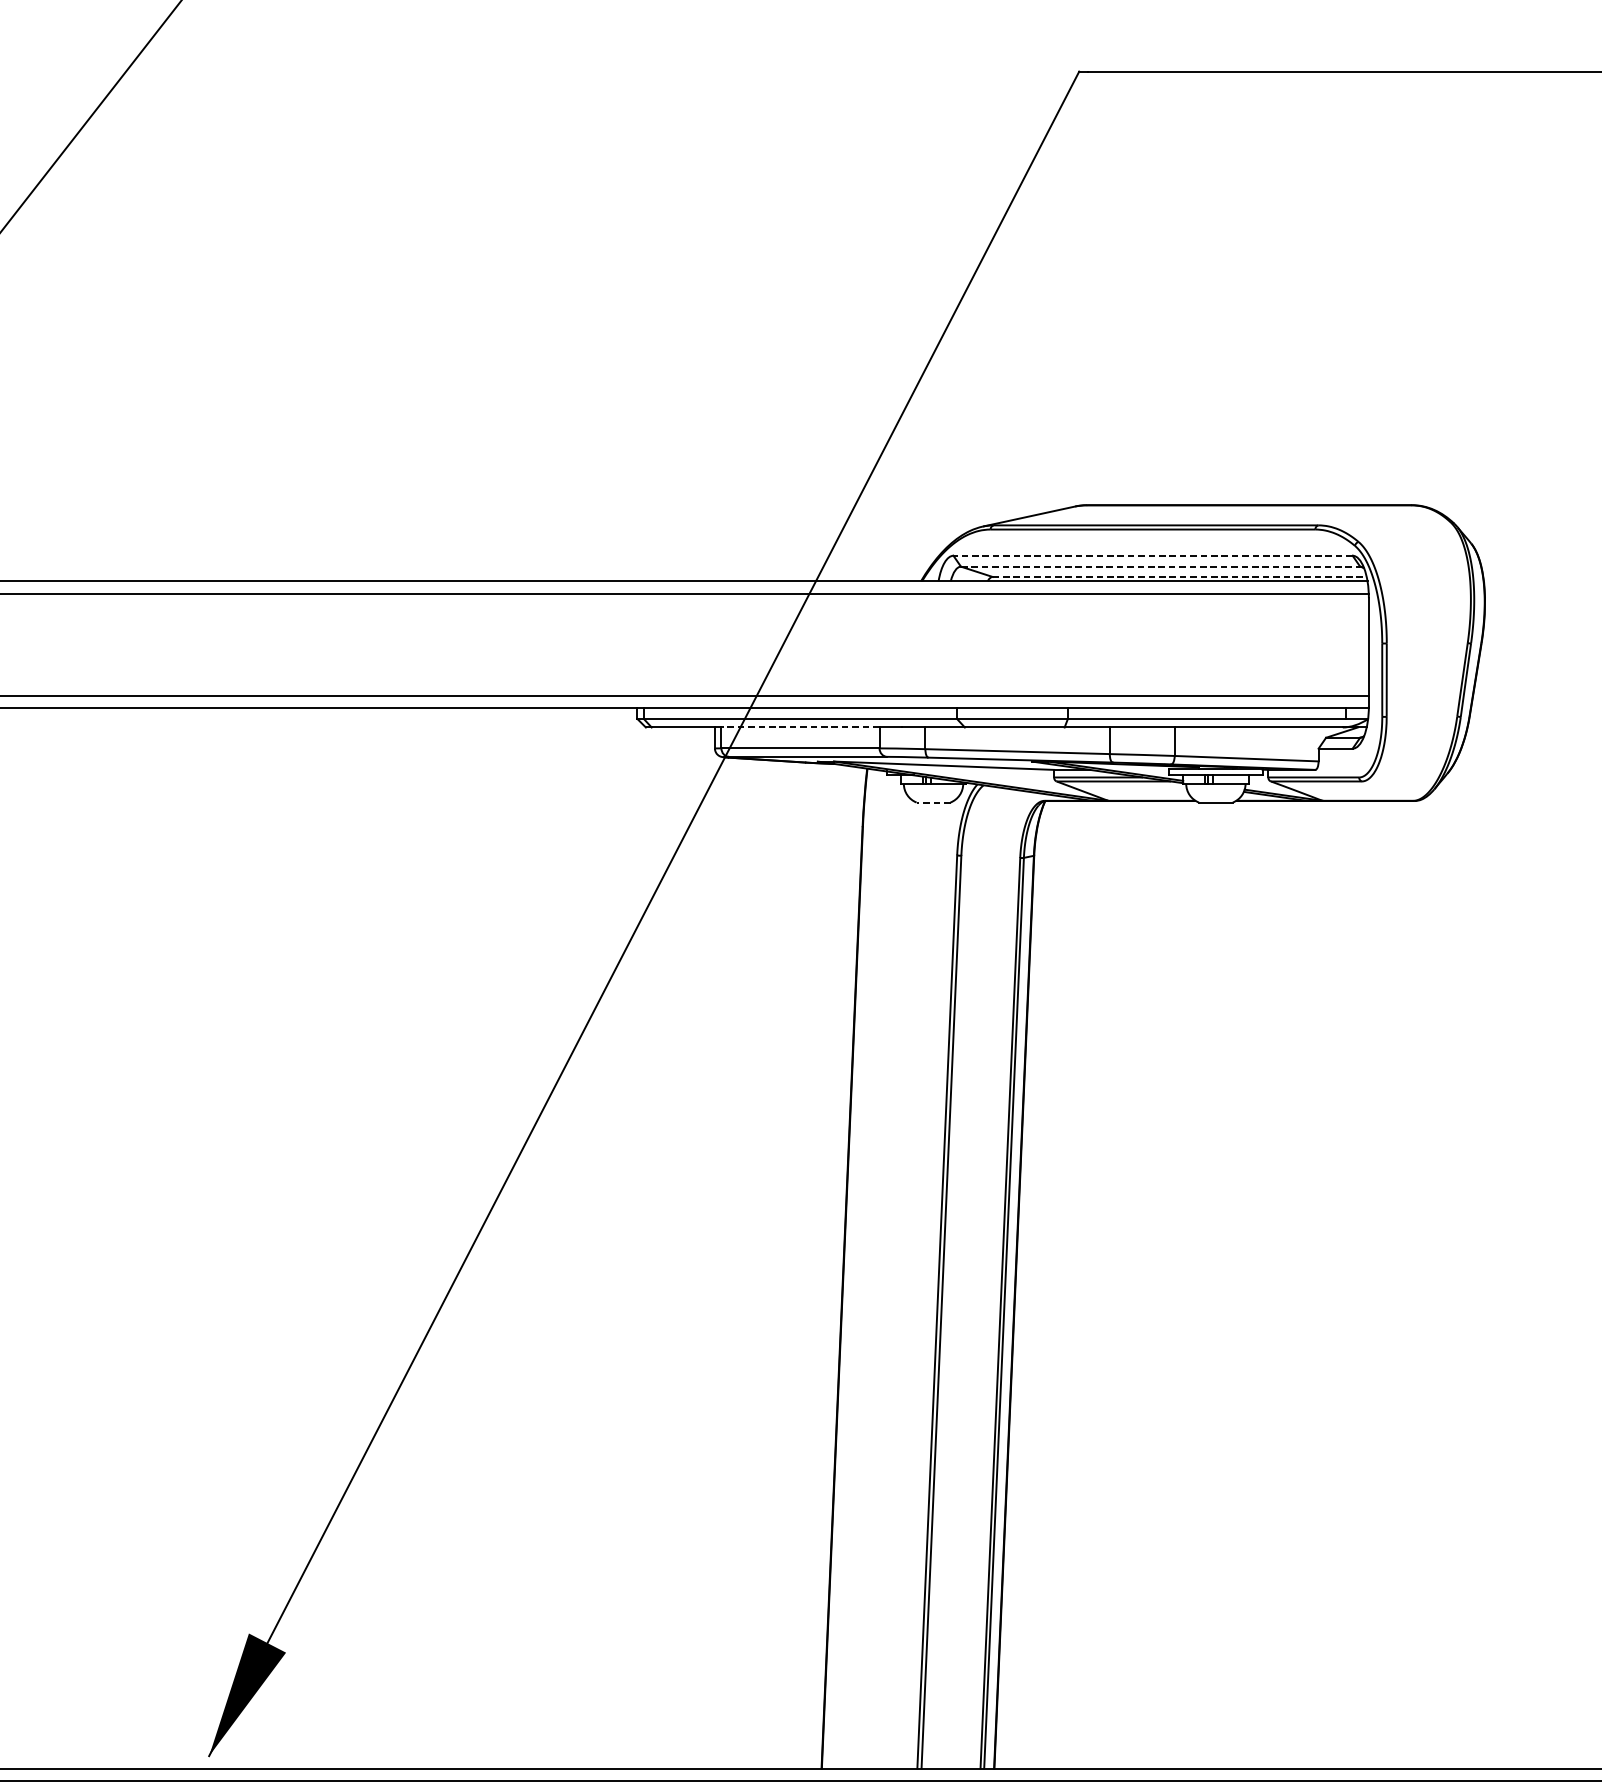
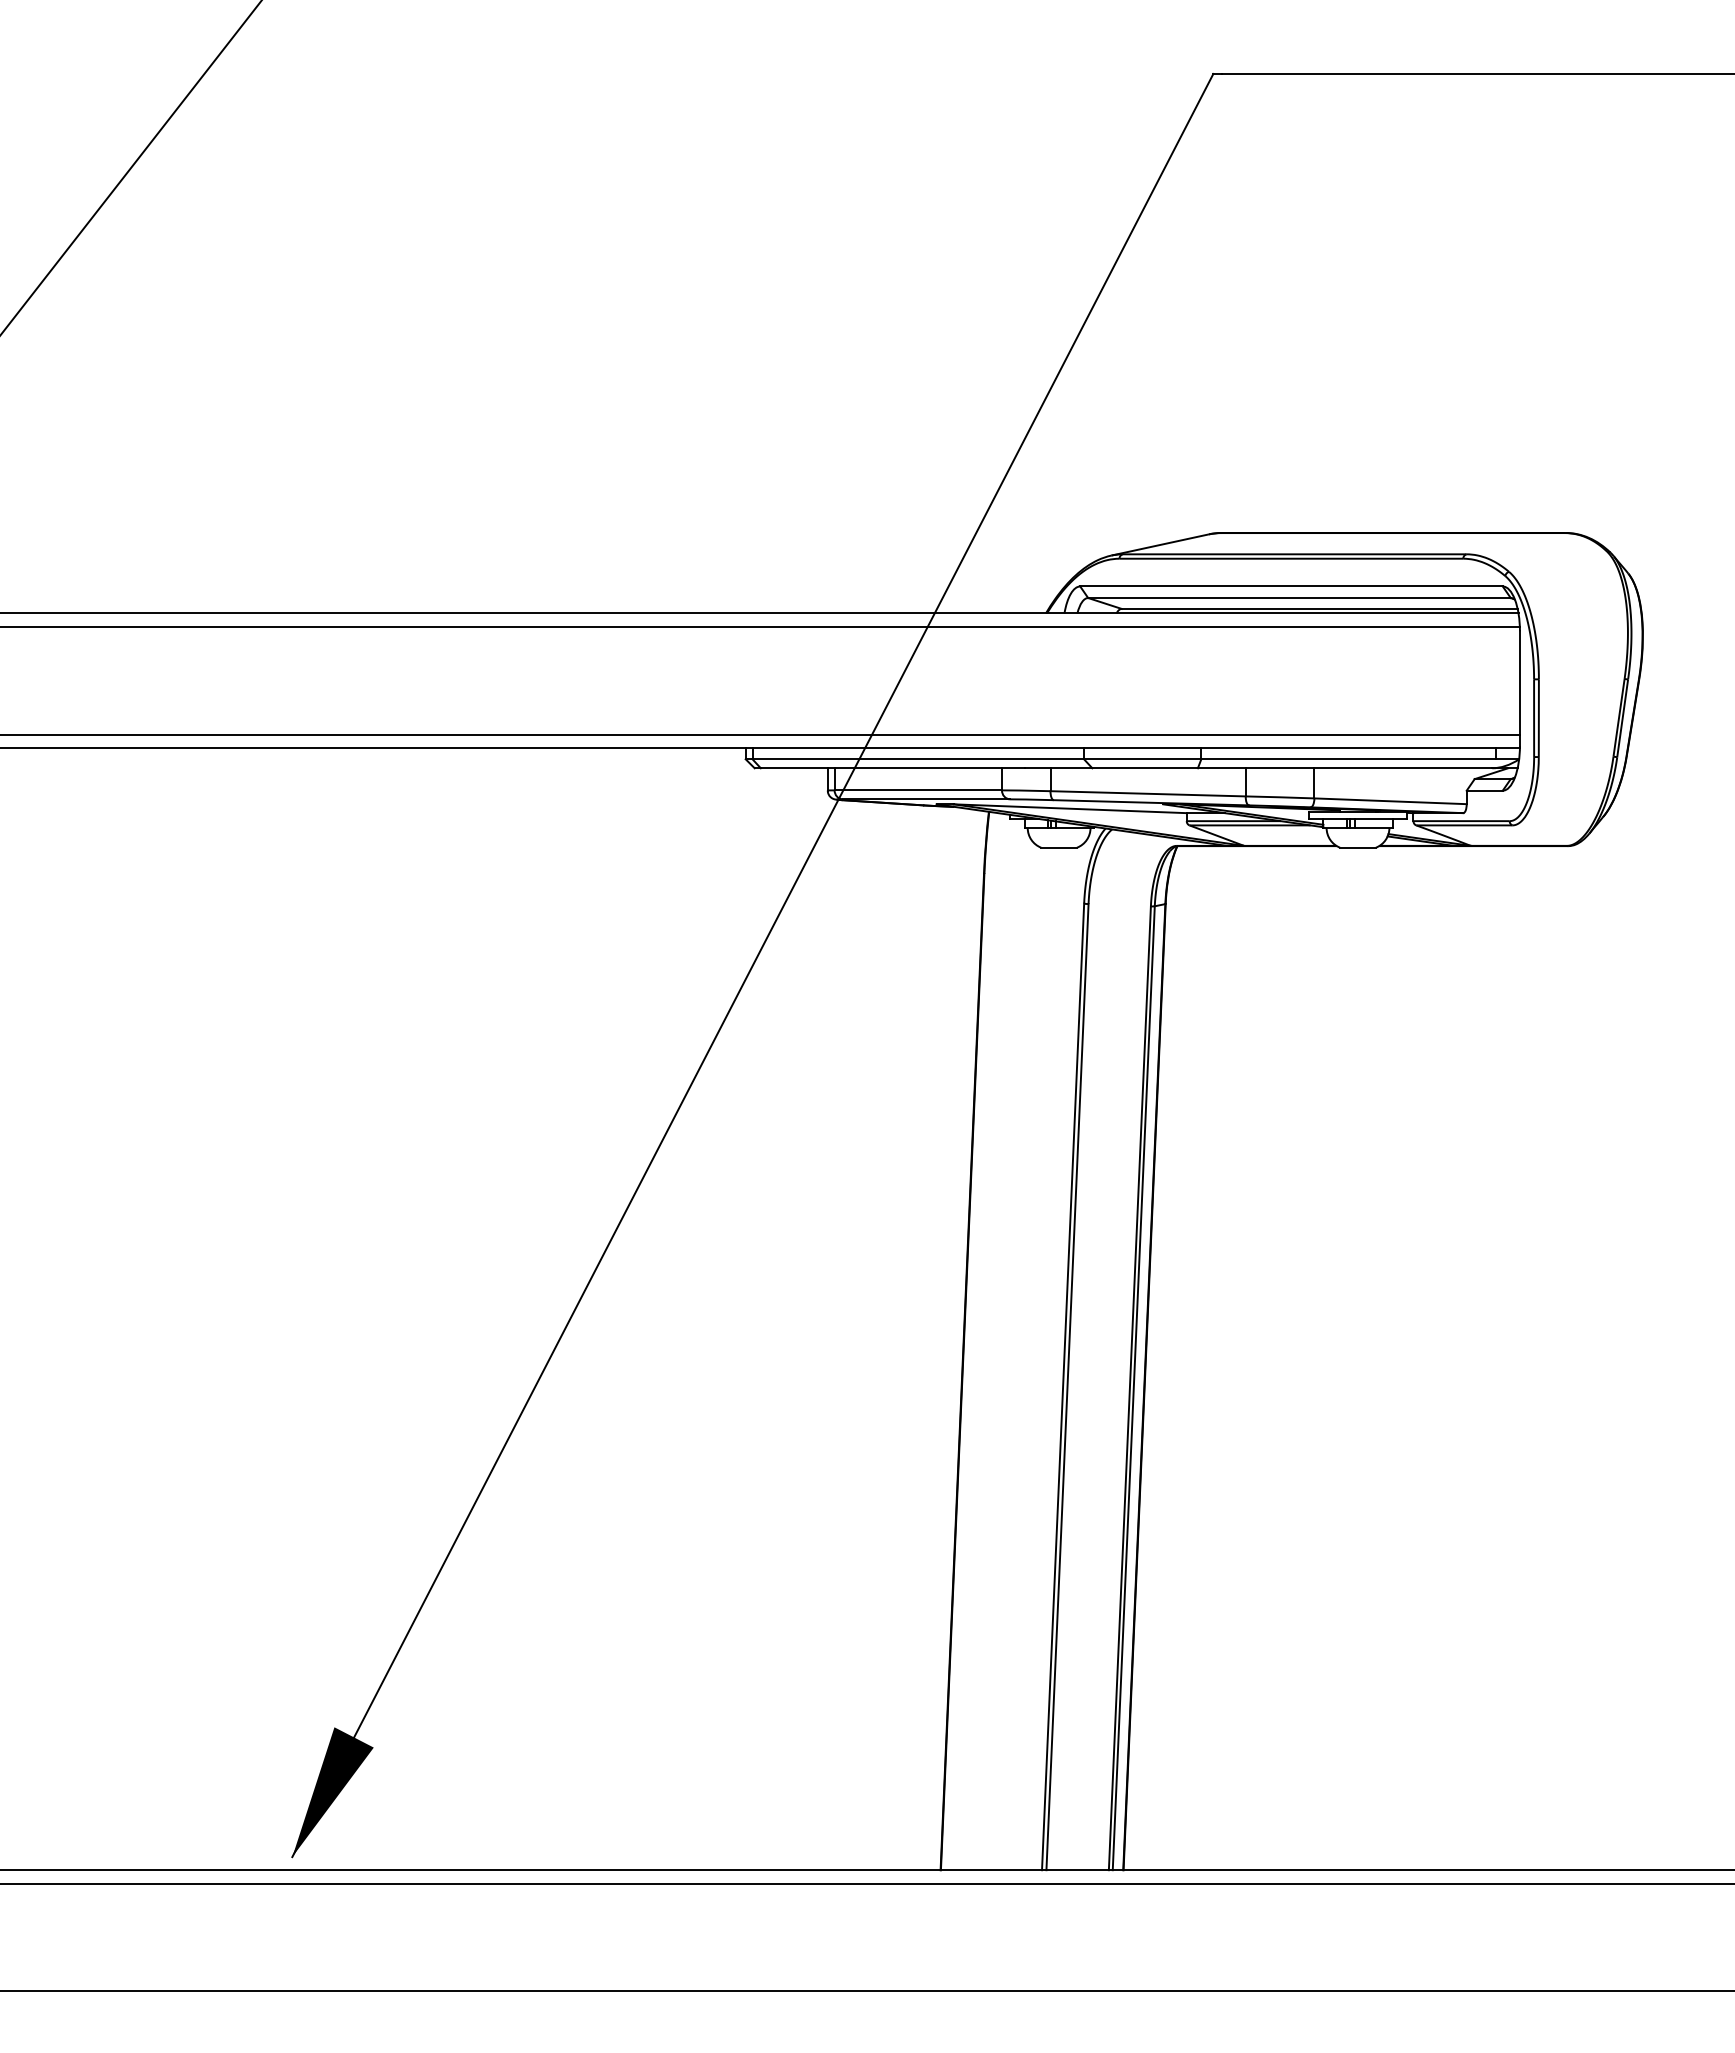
line: (1153, 555) -> (1291, 586), dashed -> solid
line: (1160, 567) -> (1299, 598), dashed -> solid
line: (1179, 576) -> (1319, 608), dashed -> solid
line: (800, 727) -> (918, 768), dashed -> solid
line: (933, 802) -> (1059, 847), dashed -> solid

